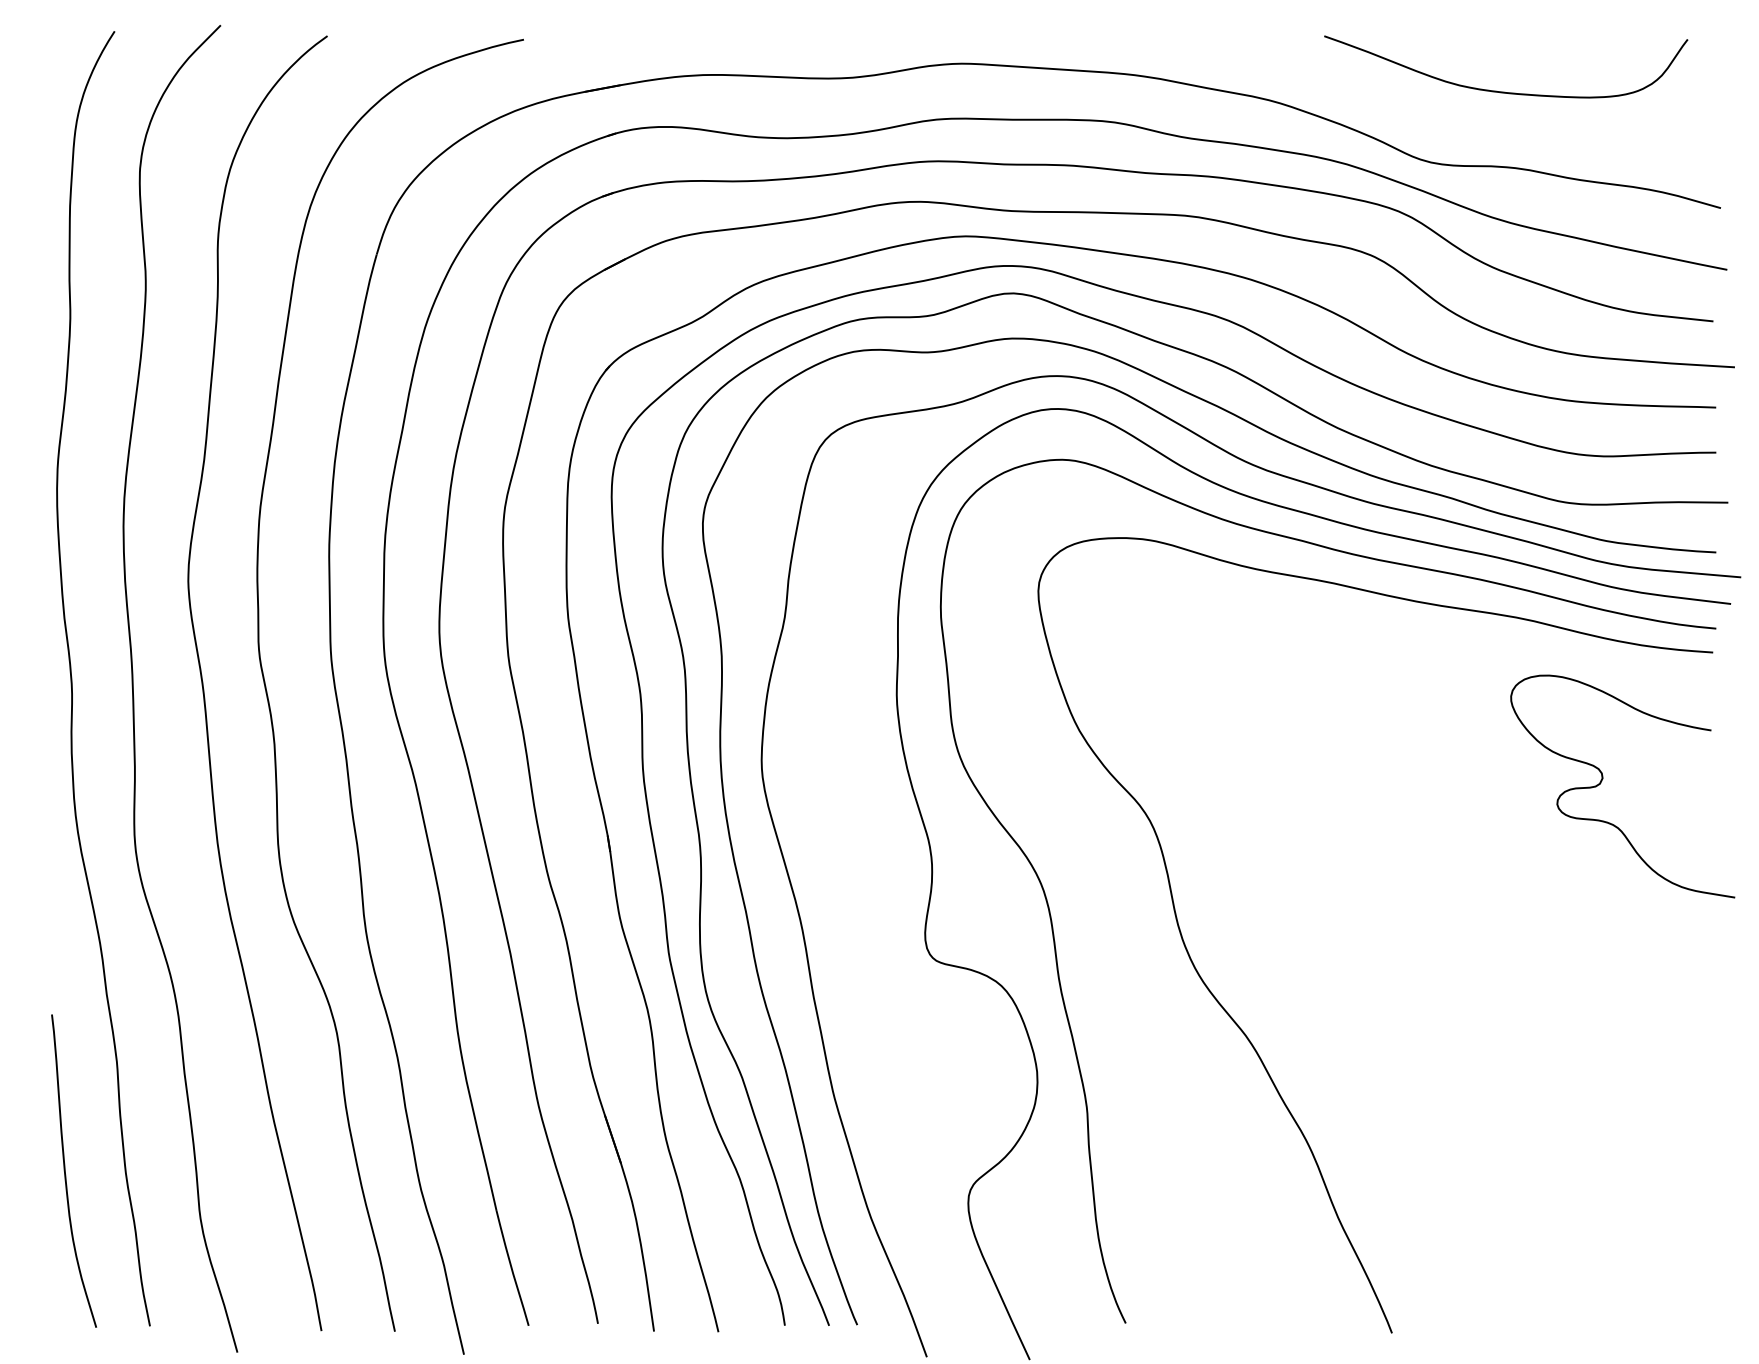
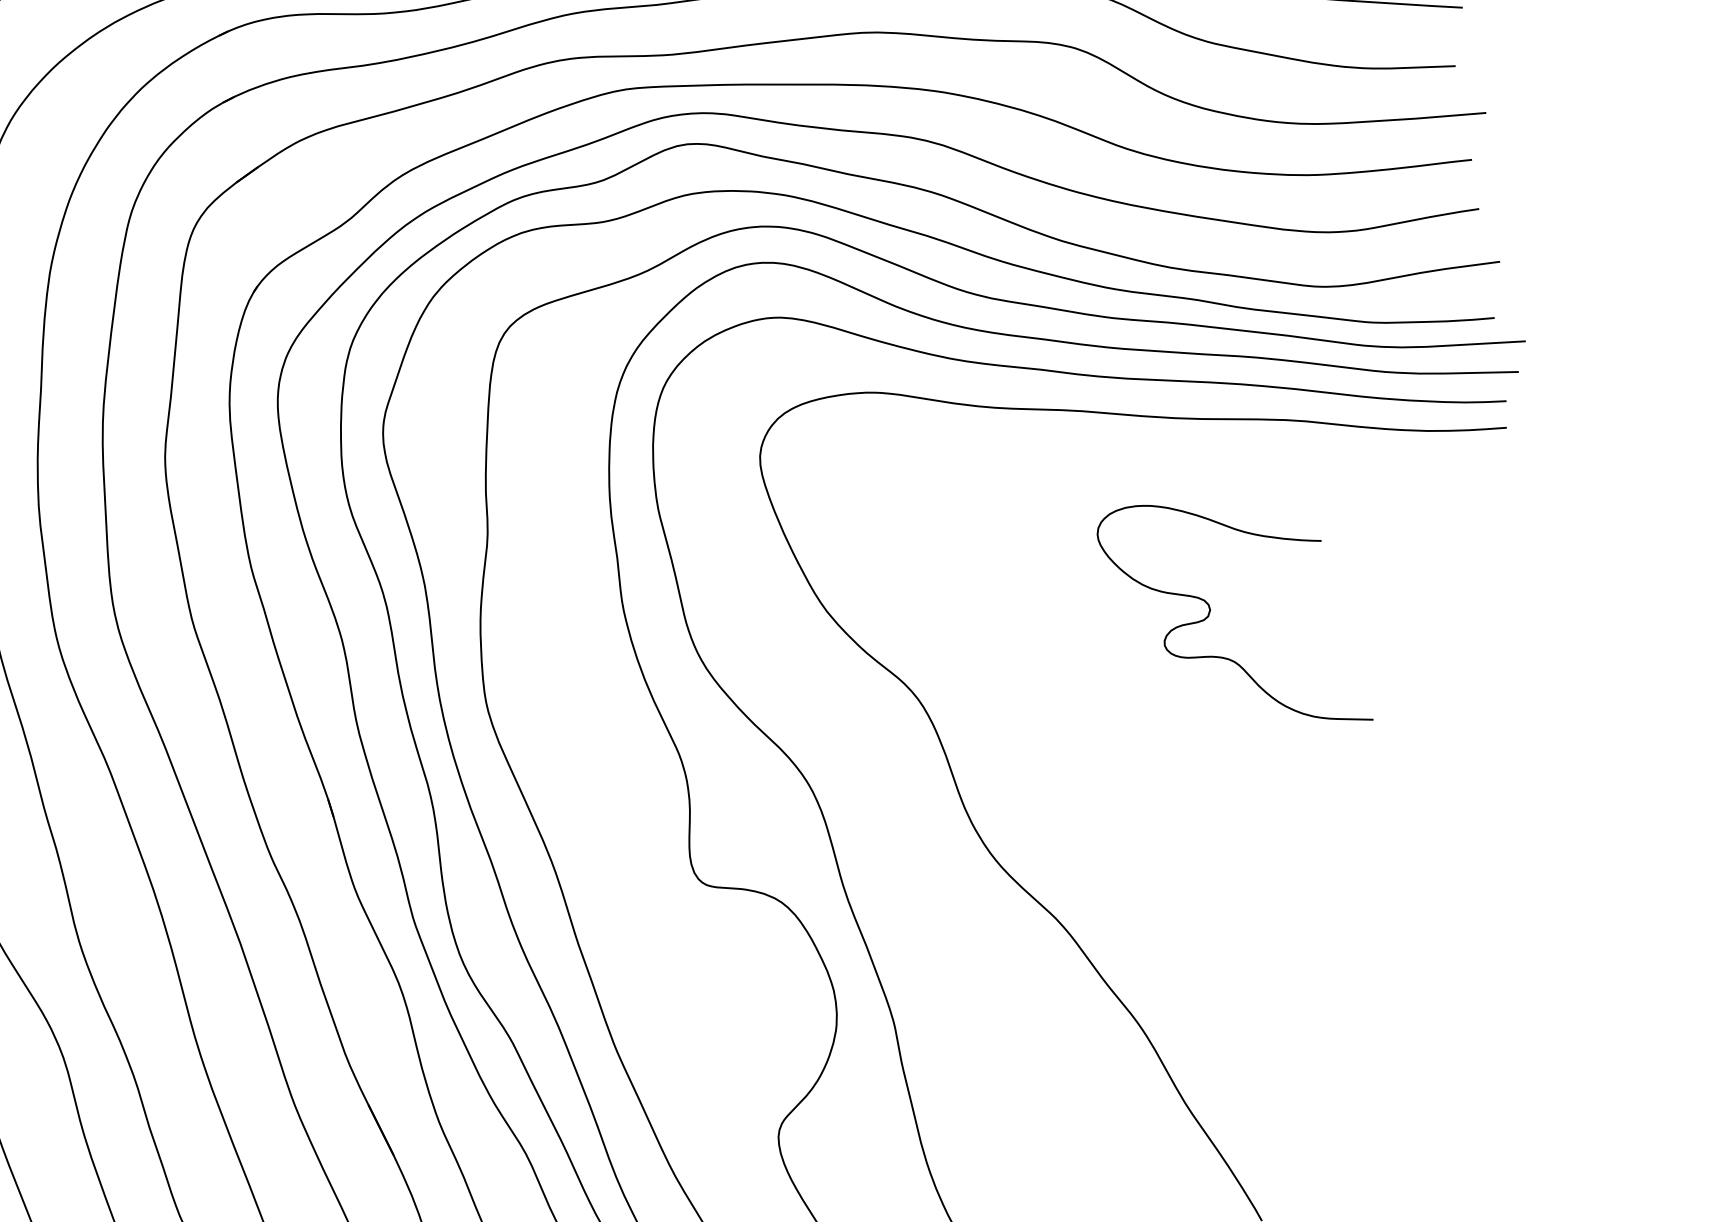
curve: (1603, 779) -> (1211, 611), moved

